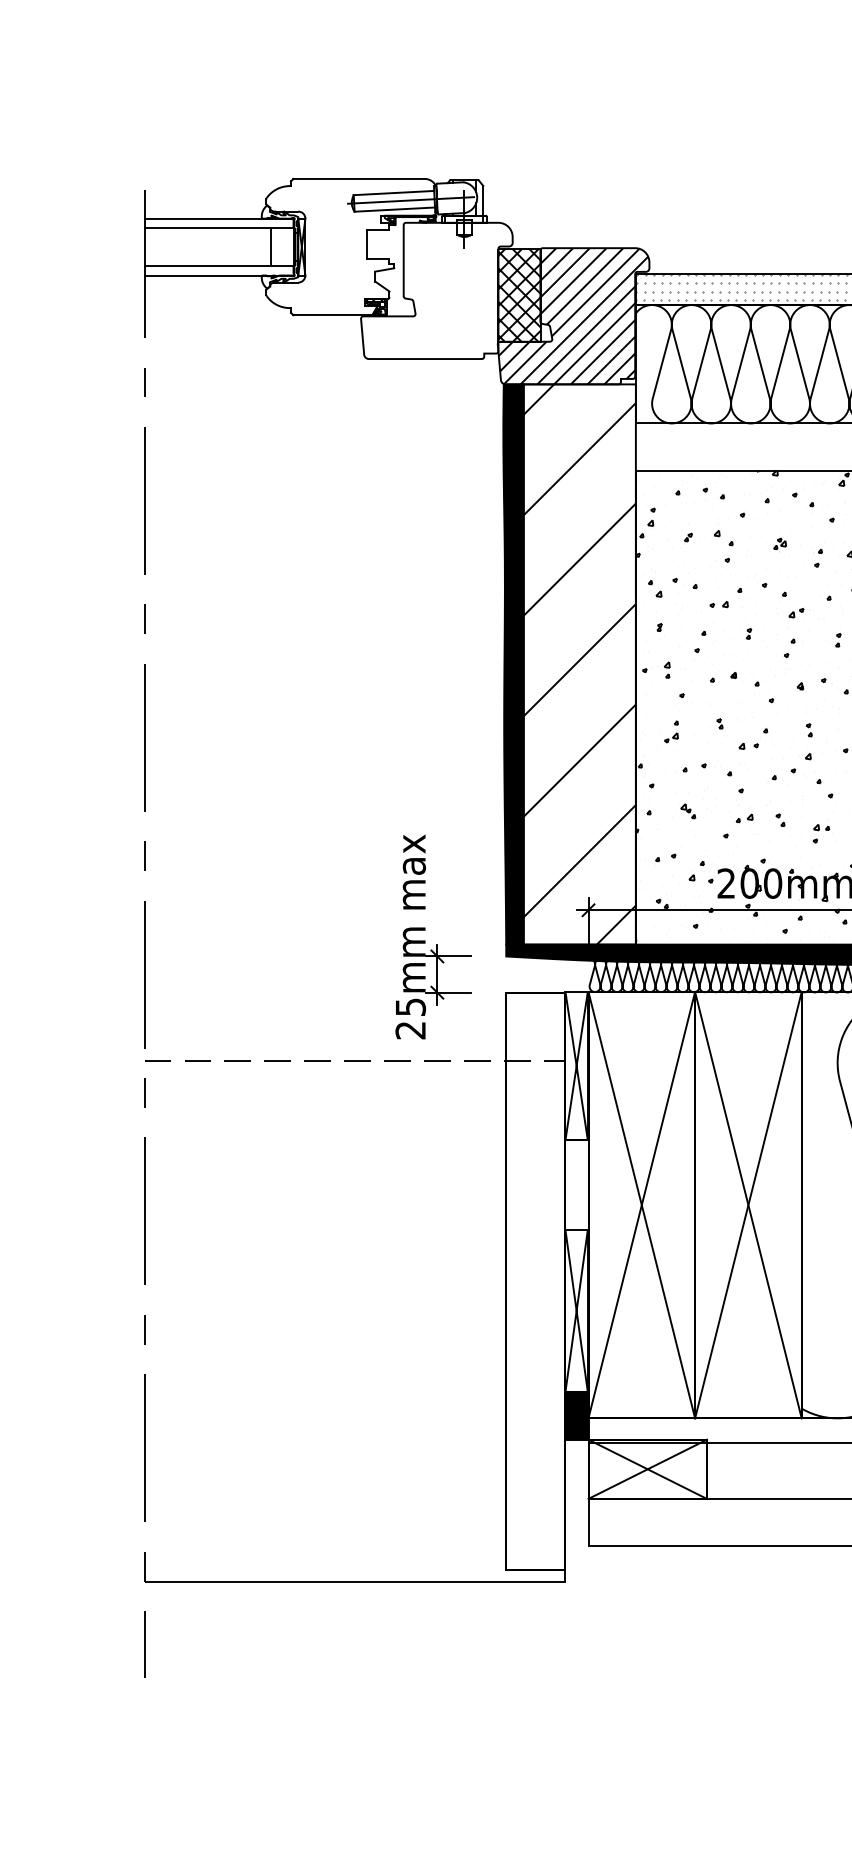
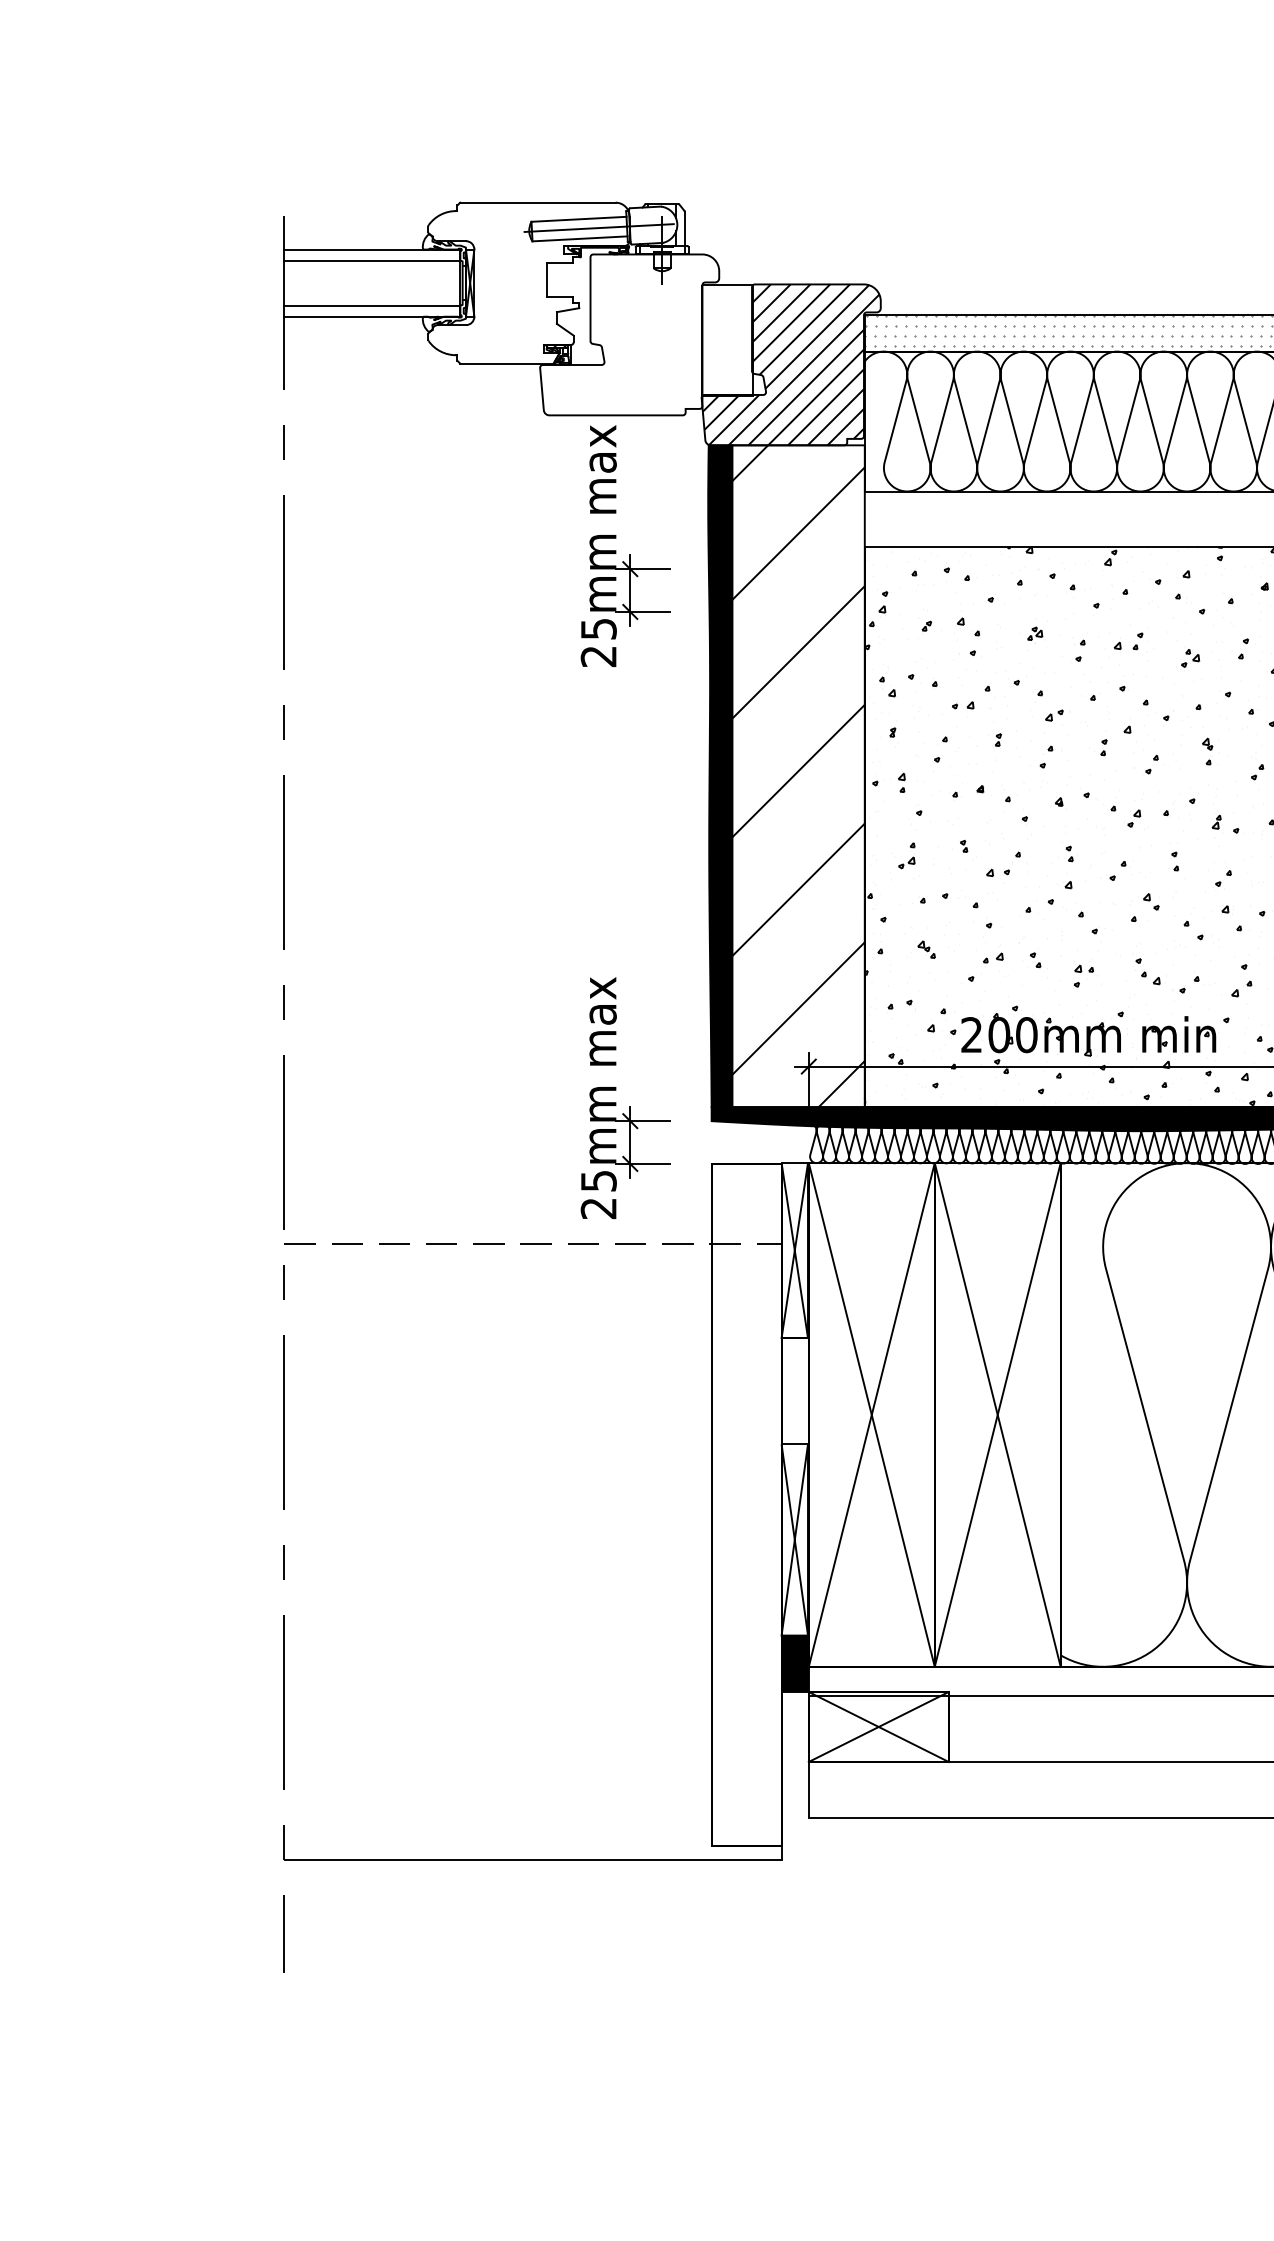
line: (270, 246) -> (433, 282), removed
hatch: (519, 295) -> (727, 340), removed
part: (436, 476) -> (629, 554), added

